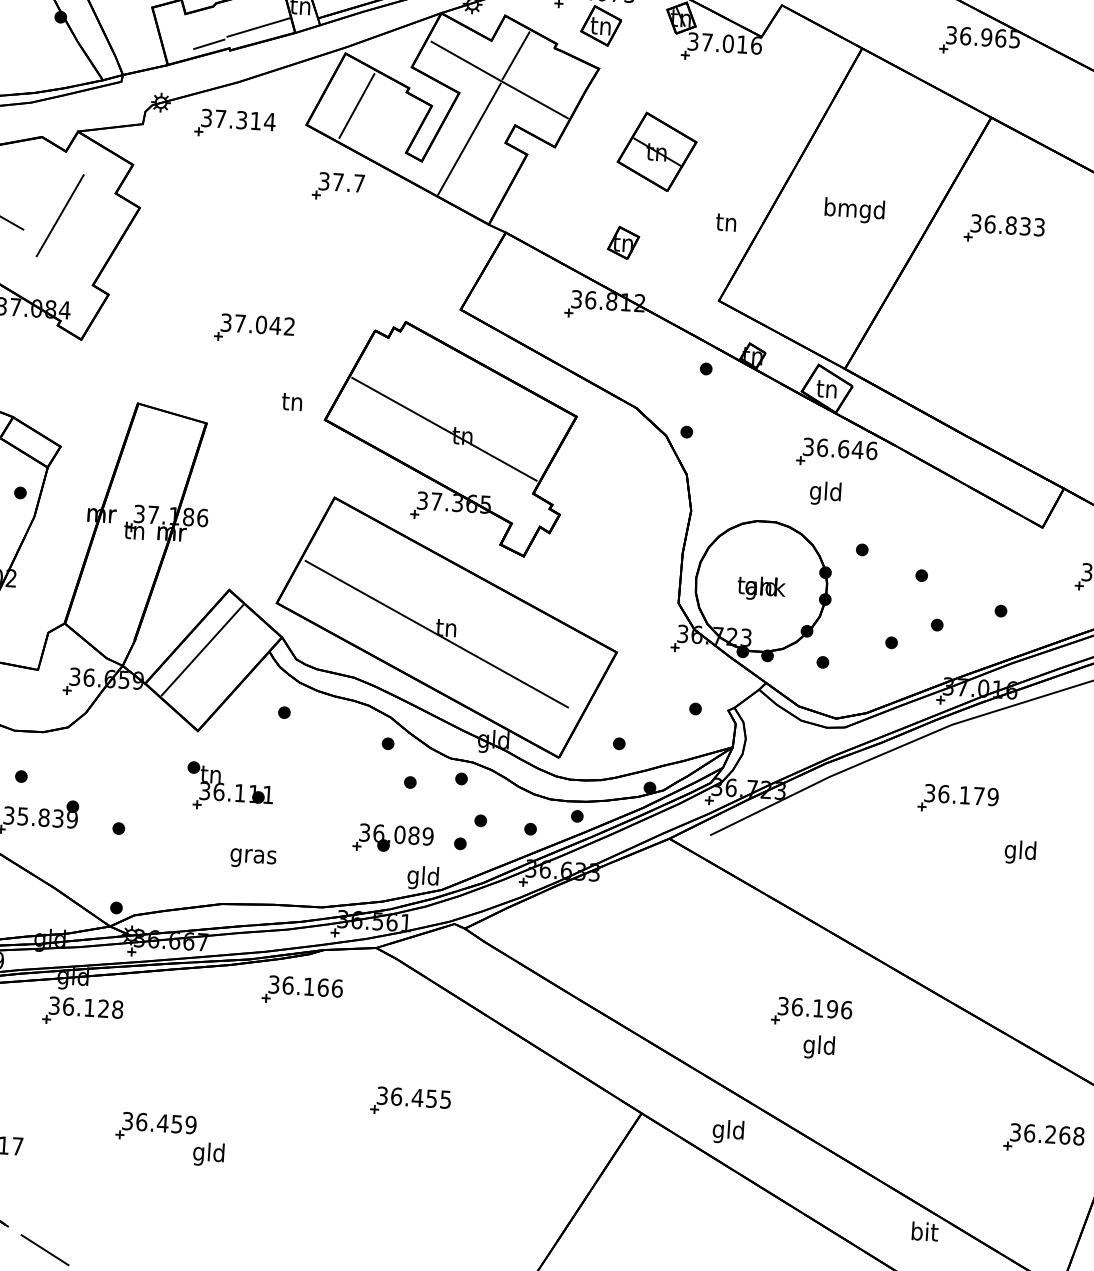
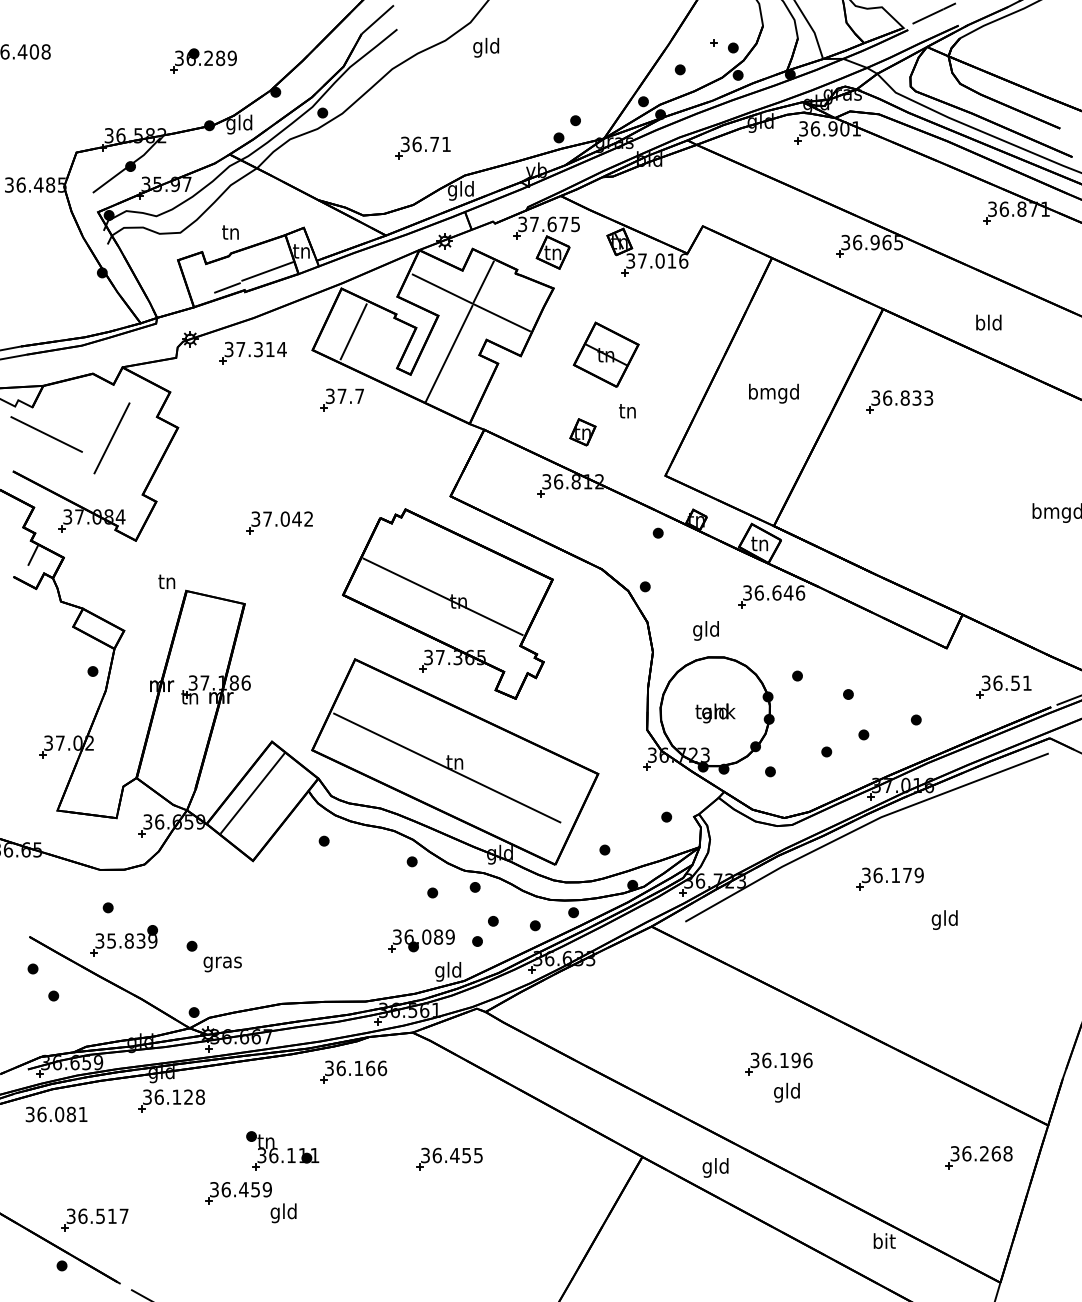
text: (726, 222) -> (627, 411), moved
text: (291, 401) -> (166, 581), moved
text: (824, 492) -> (705, 630), moved
part: (229, 786) -> (282, 1150), moved
text: (253, 858) -> (222, 964), moved

